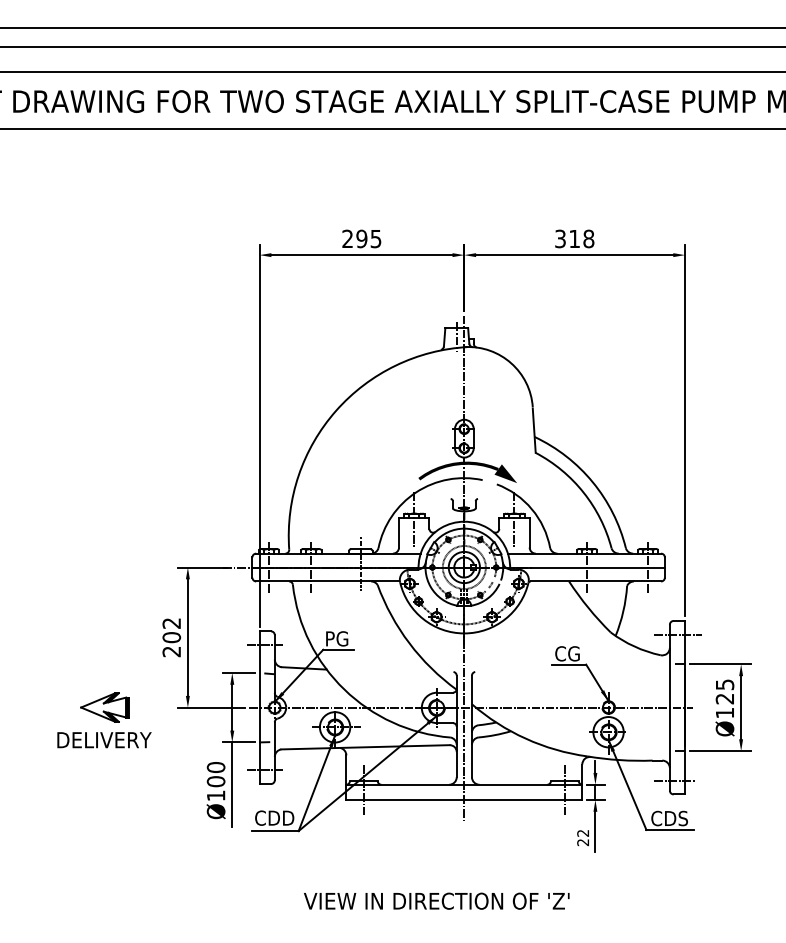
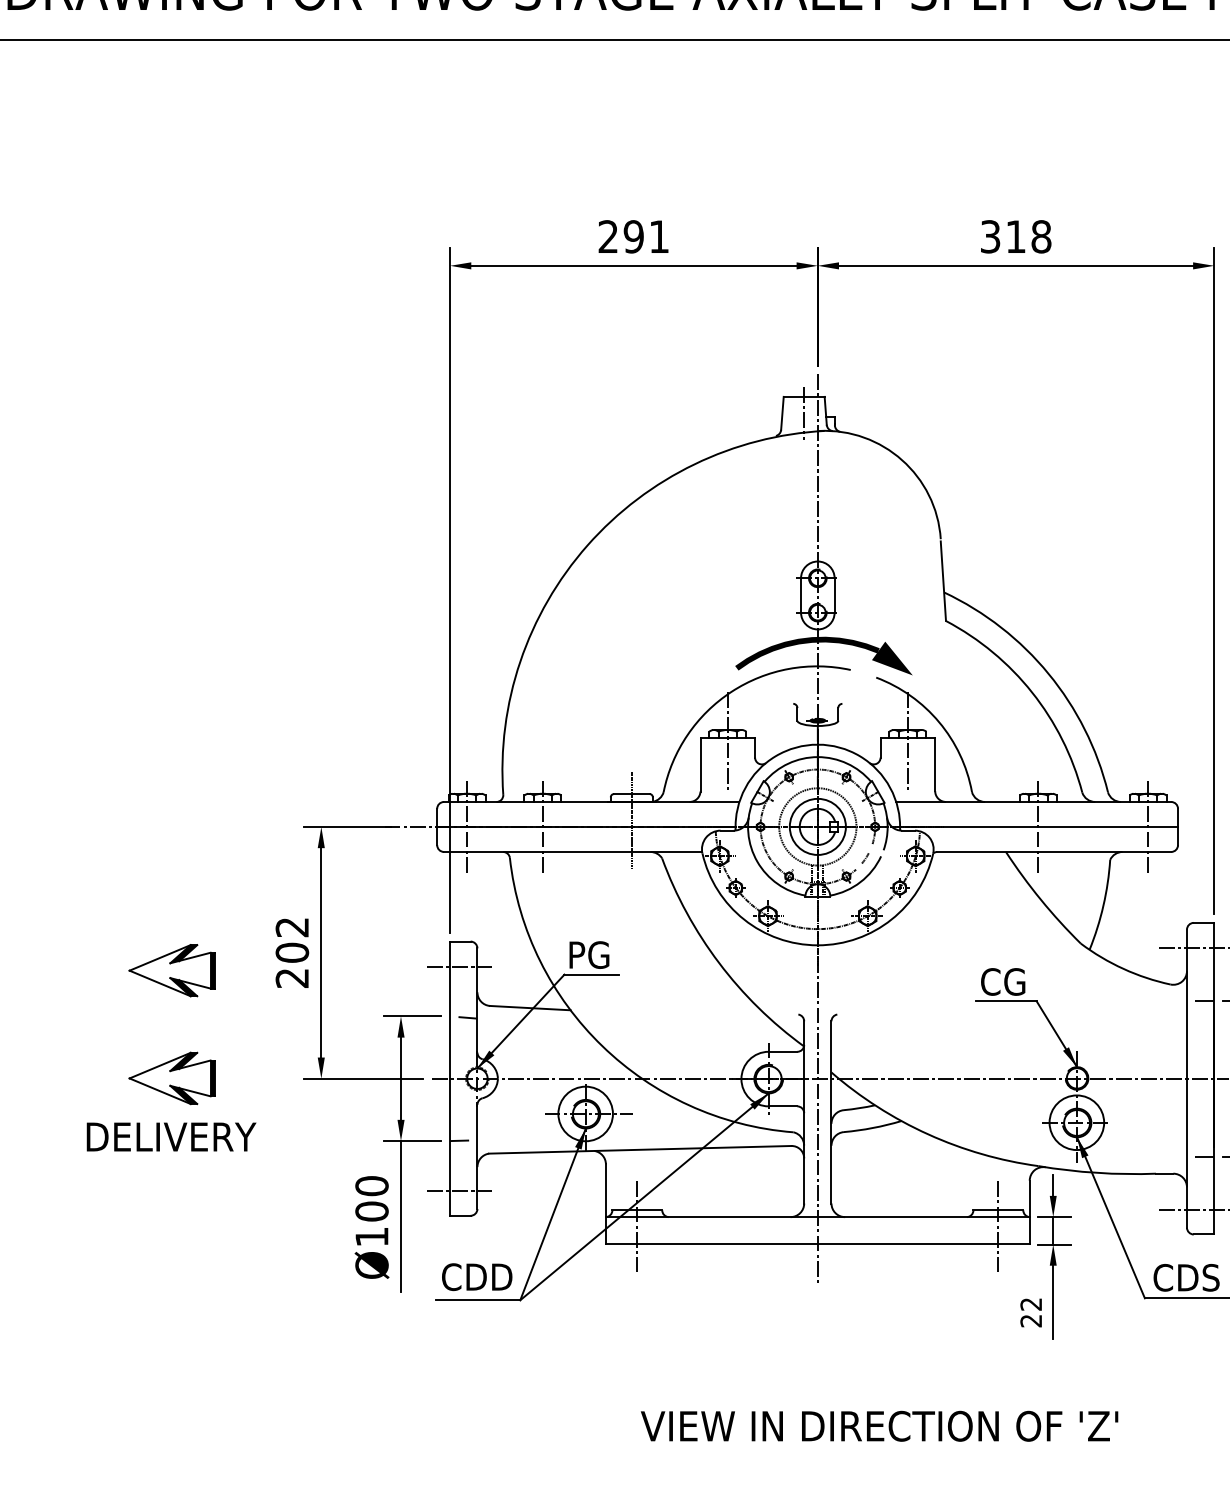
text: (375, 239) -> (658, 237), 295 -> 291
part: (104, 647) -> (171, 970), added
text: (436, 900) -> (879, 1424), moved

